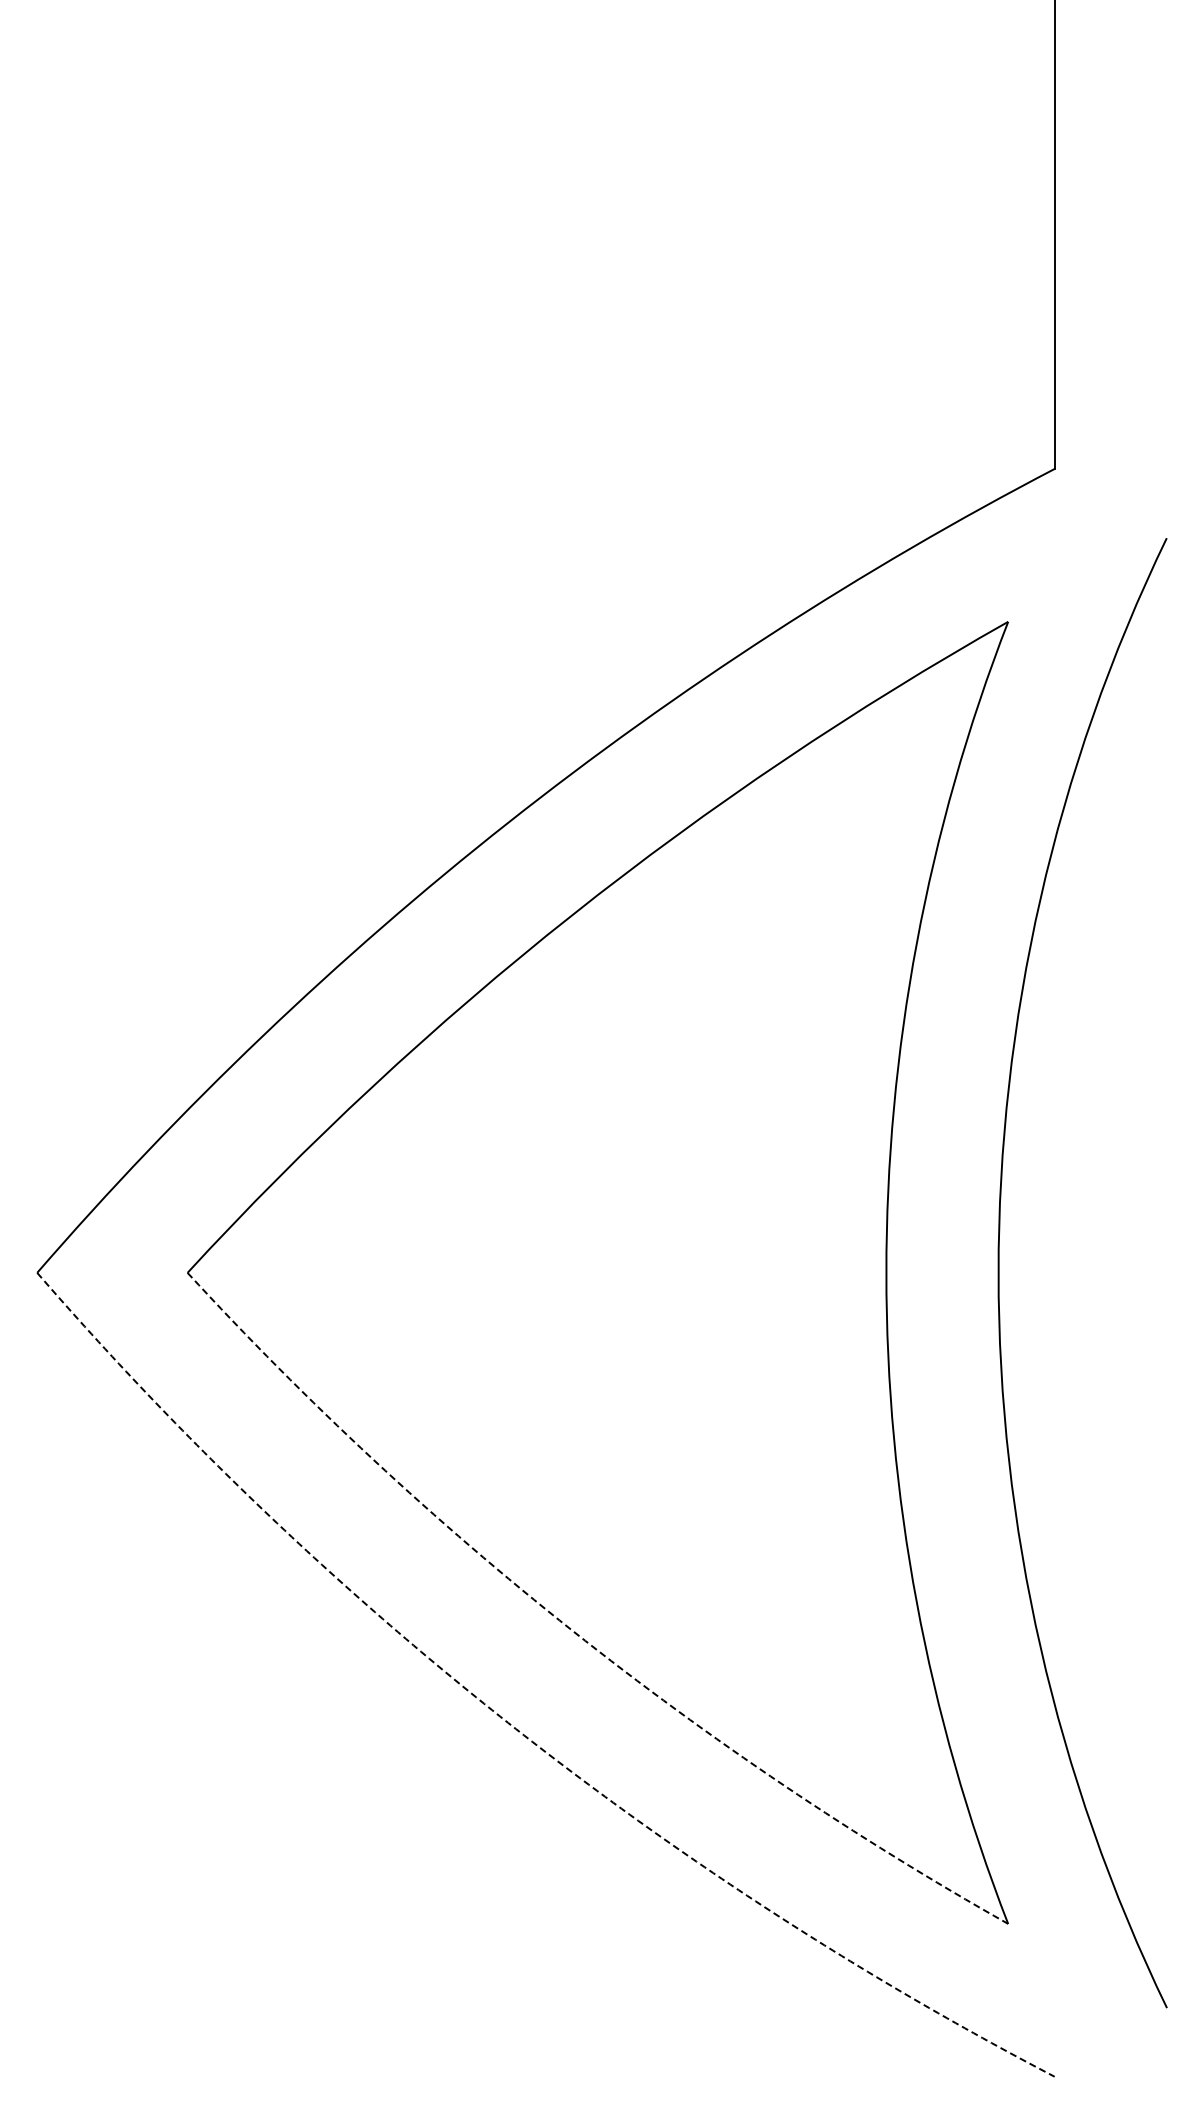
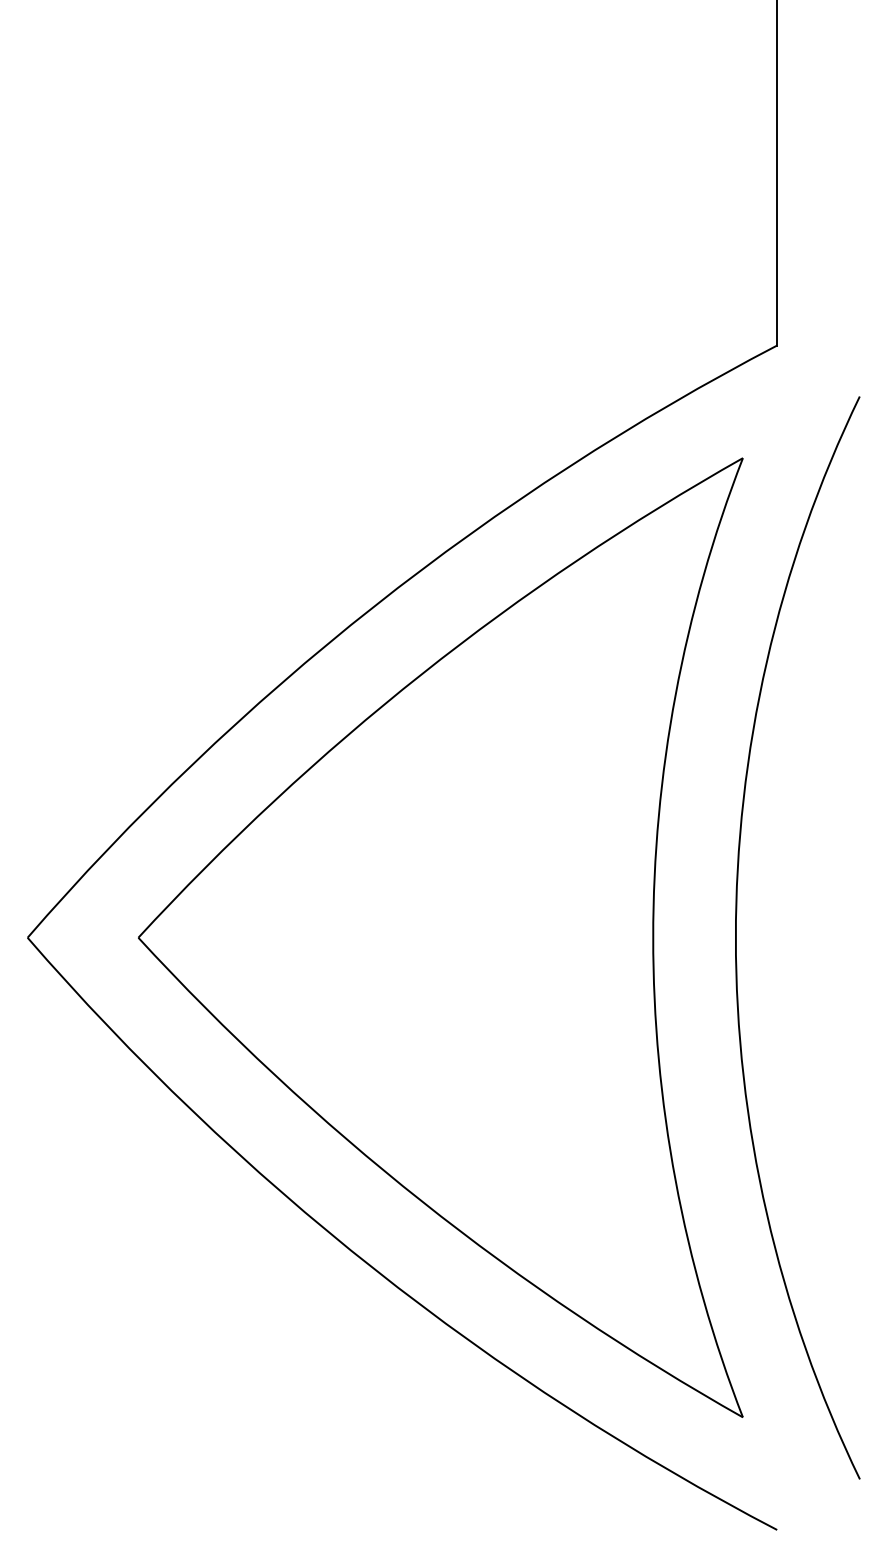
arc: (572, 1630) -> (421, 1201), dashed -> solid
arc: (508, 1722) -> (374, 1269), dashed -> solid

